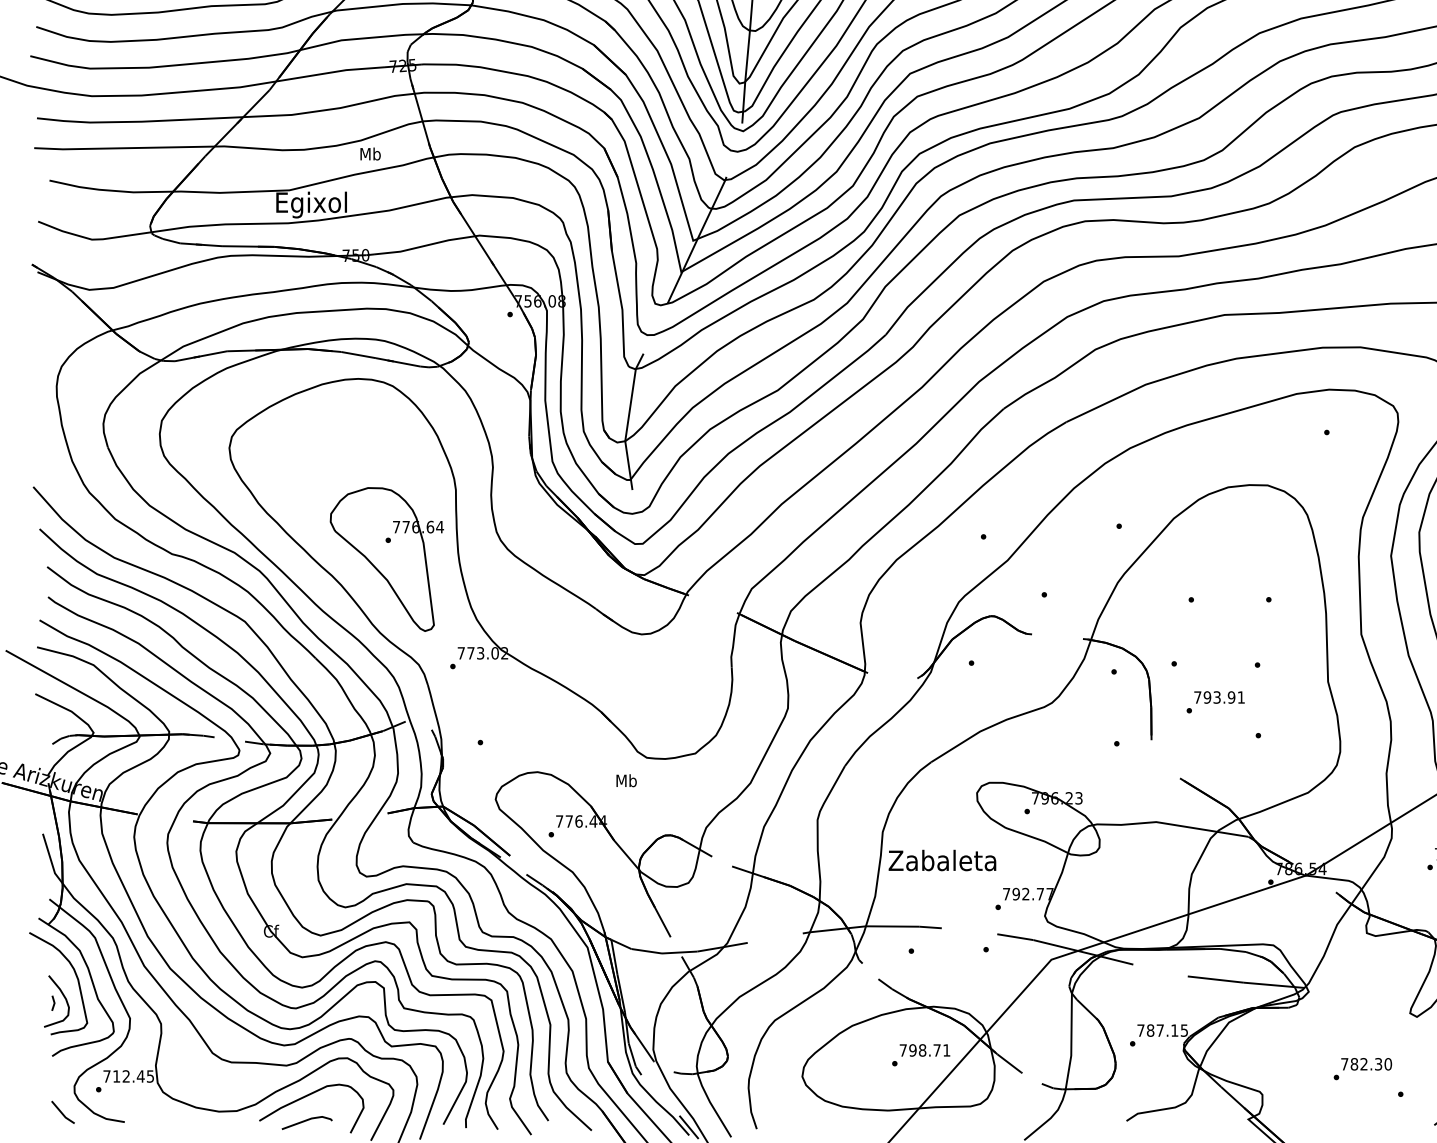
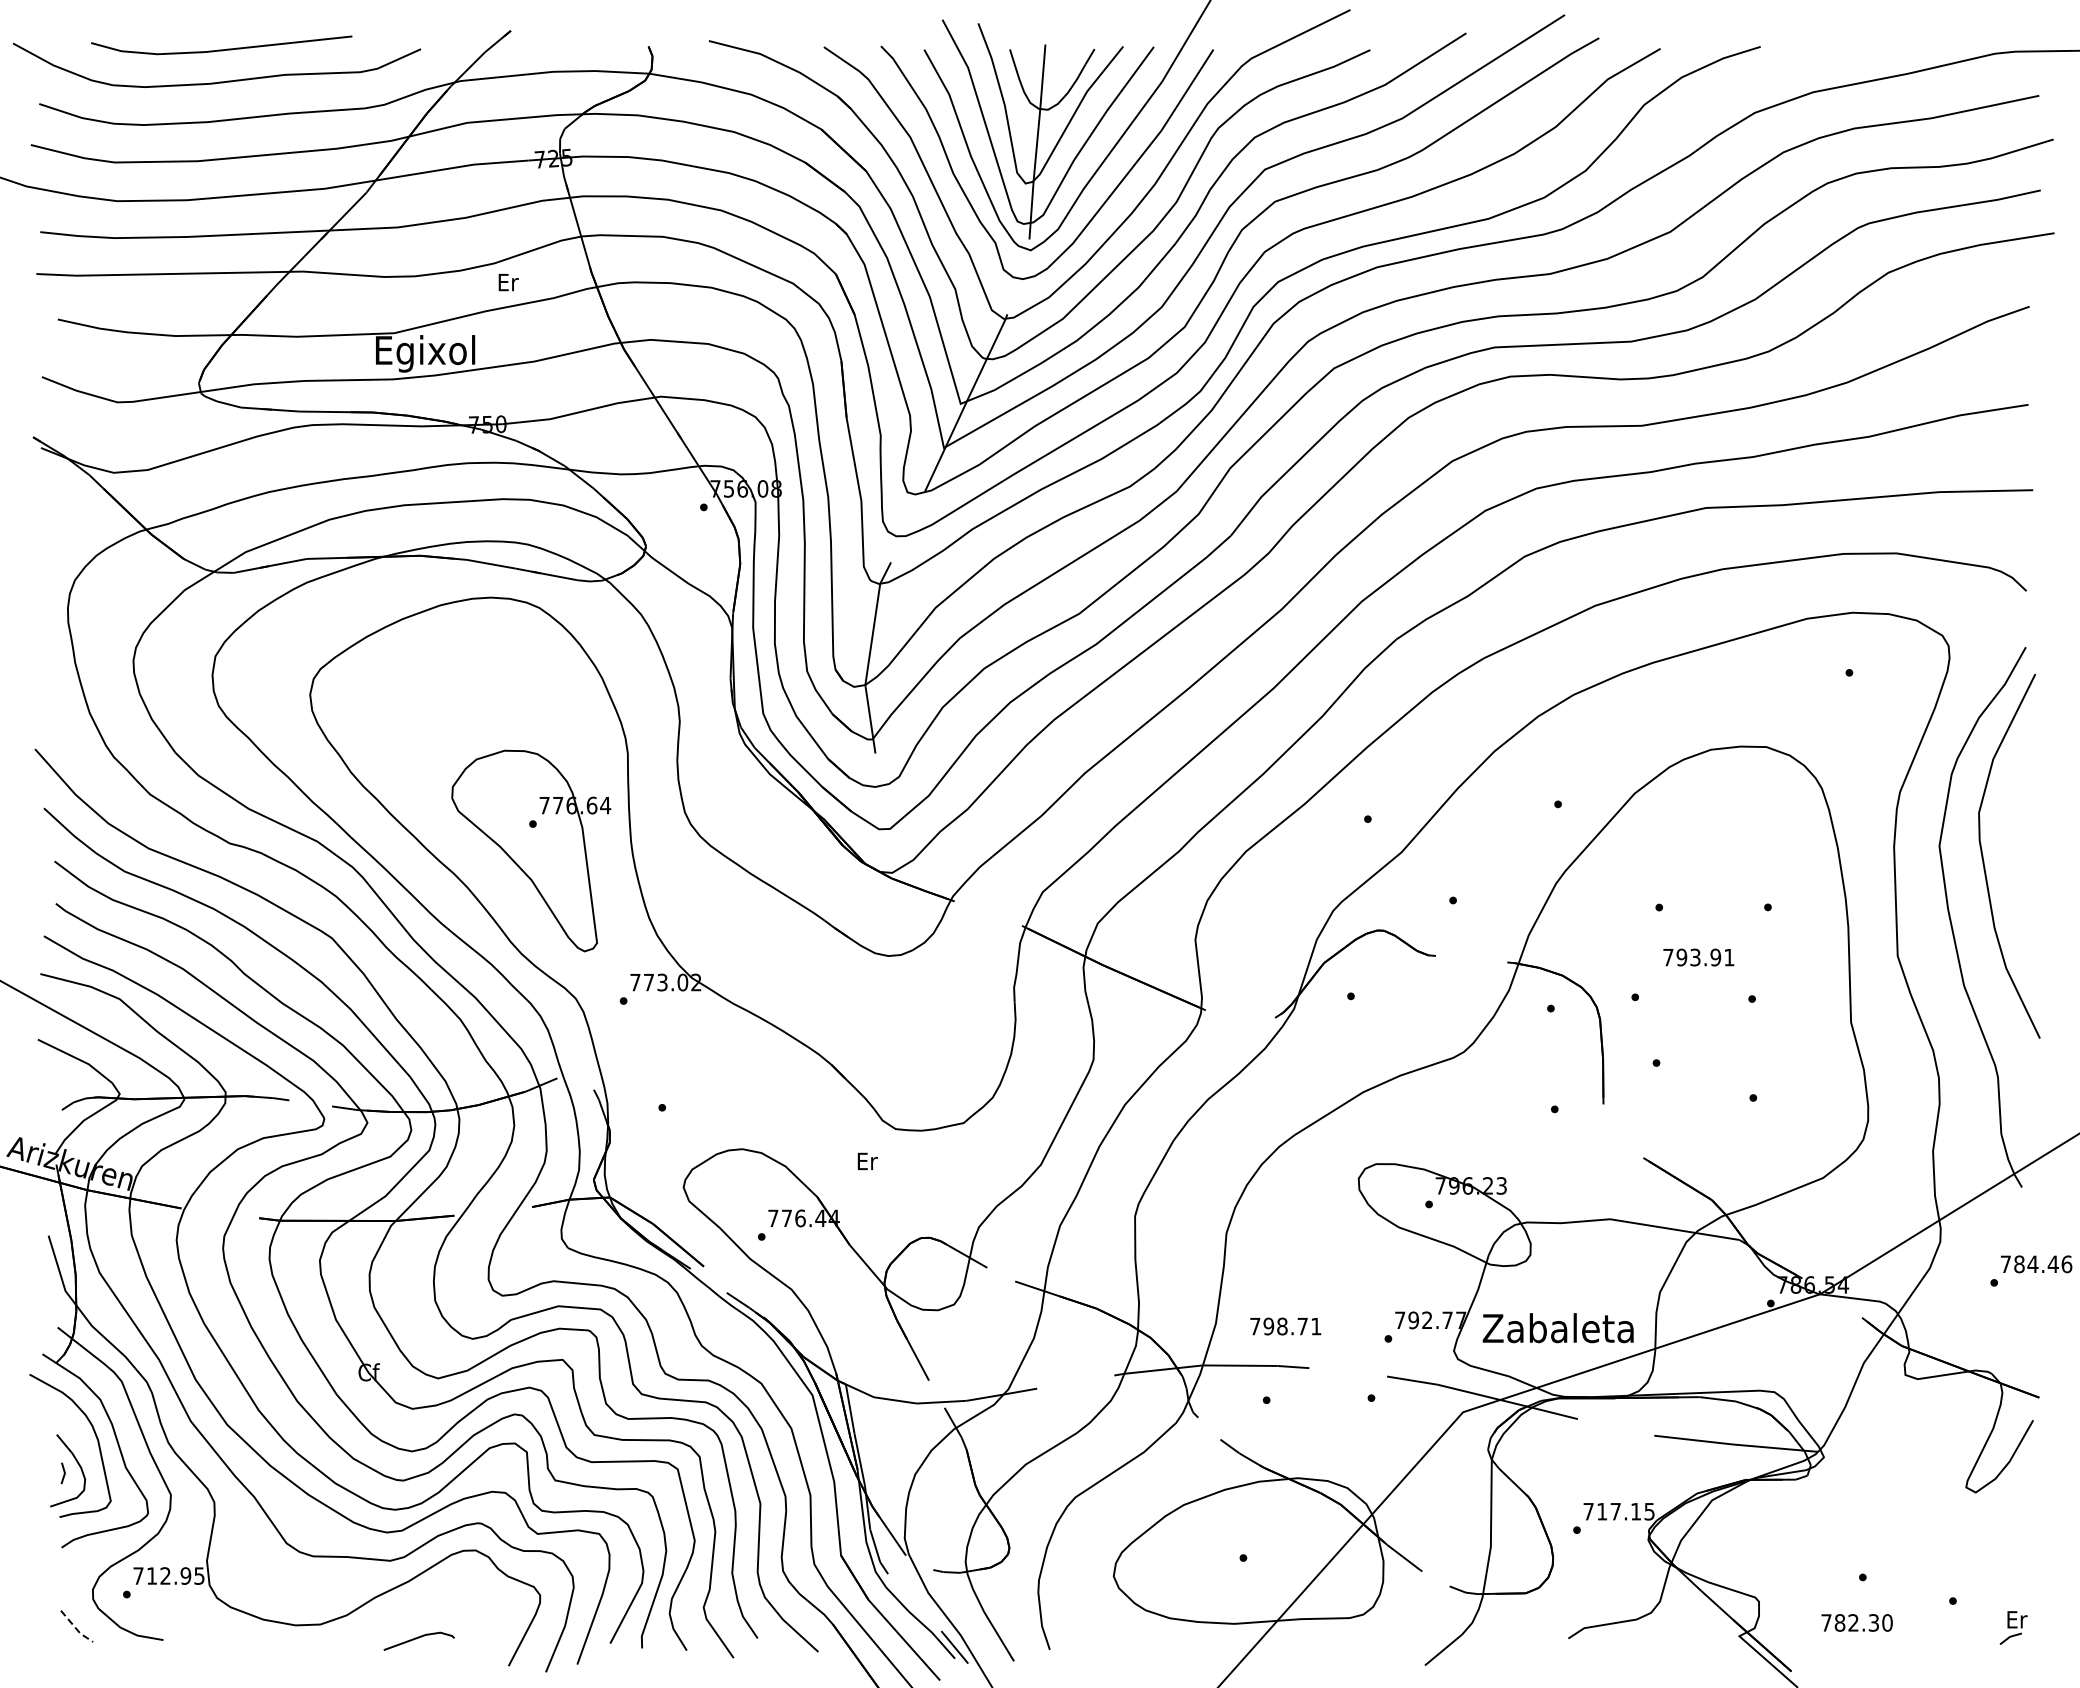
text: (370, 154) -> (508, 282), Mb -> Er
text: (1219, 697) -> (1698, 957), moved
text: (626, 780) -> (867, 1161), Mb -> Er
text: (941, 860) -> (1557, 1328), moved
text: (1150, 1030) -> (1602, 1511), 787.15 -> 717.15
text: (924, 1050) -> (1285, 1326), moved
text: (1366, 1063) -> (1856, 1622), moved
text: (140, 1076) -> (185, 1575), 712.45 -> 712.95
curve: (306, 1096) -> (418, 1604), removed
line: (62, 1113) -> (76, 1628), solid -> dashed

